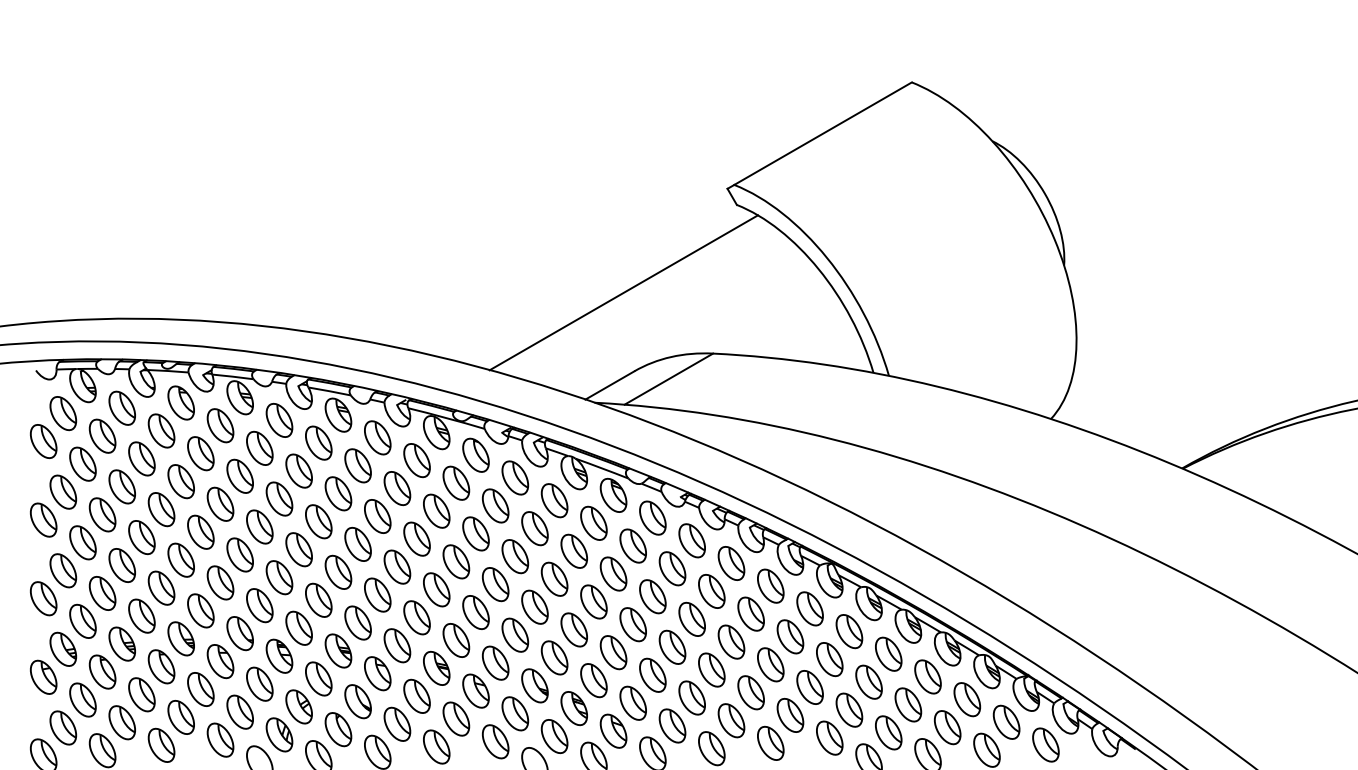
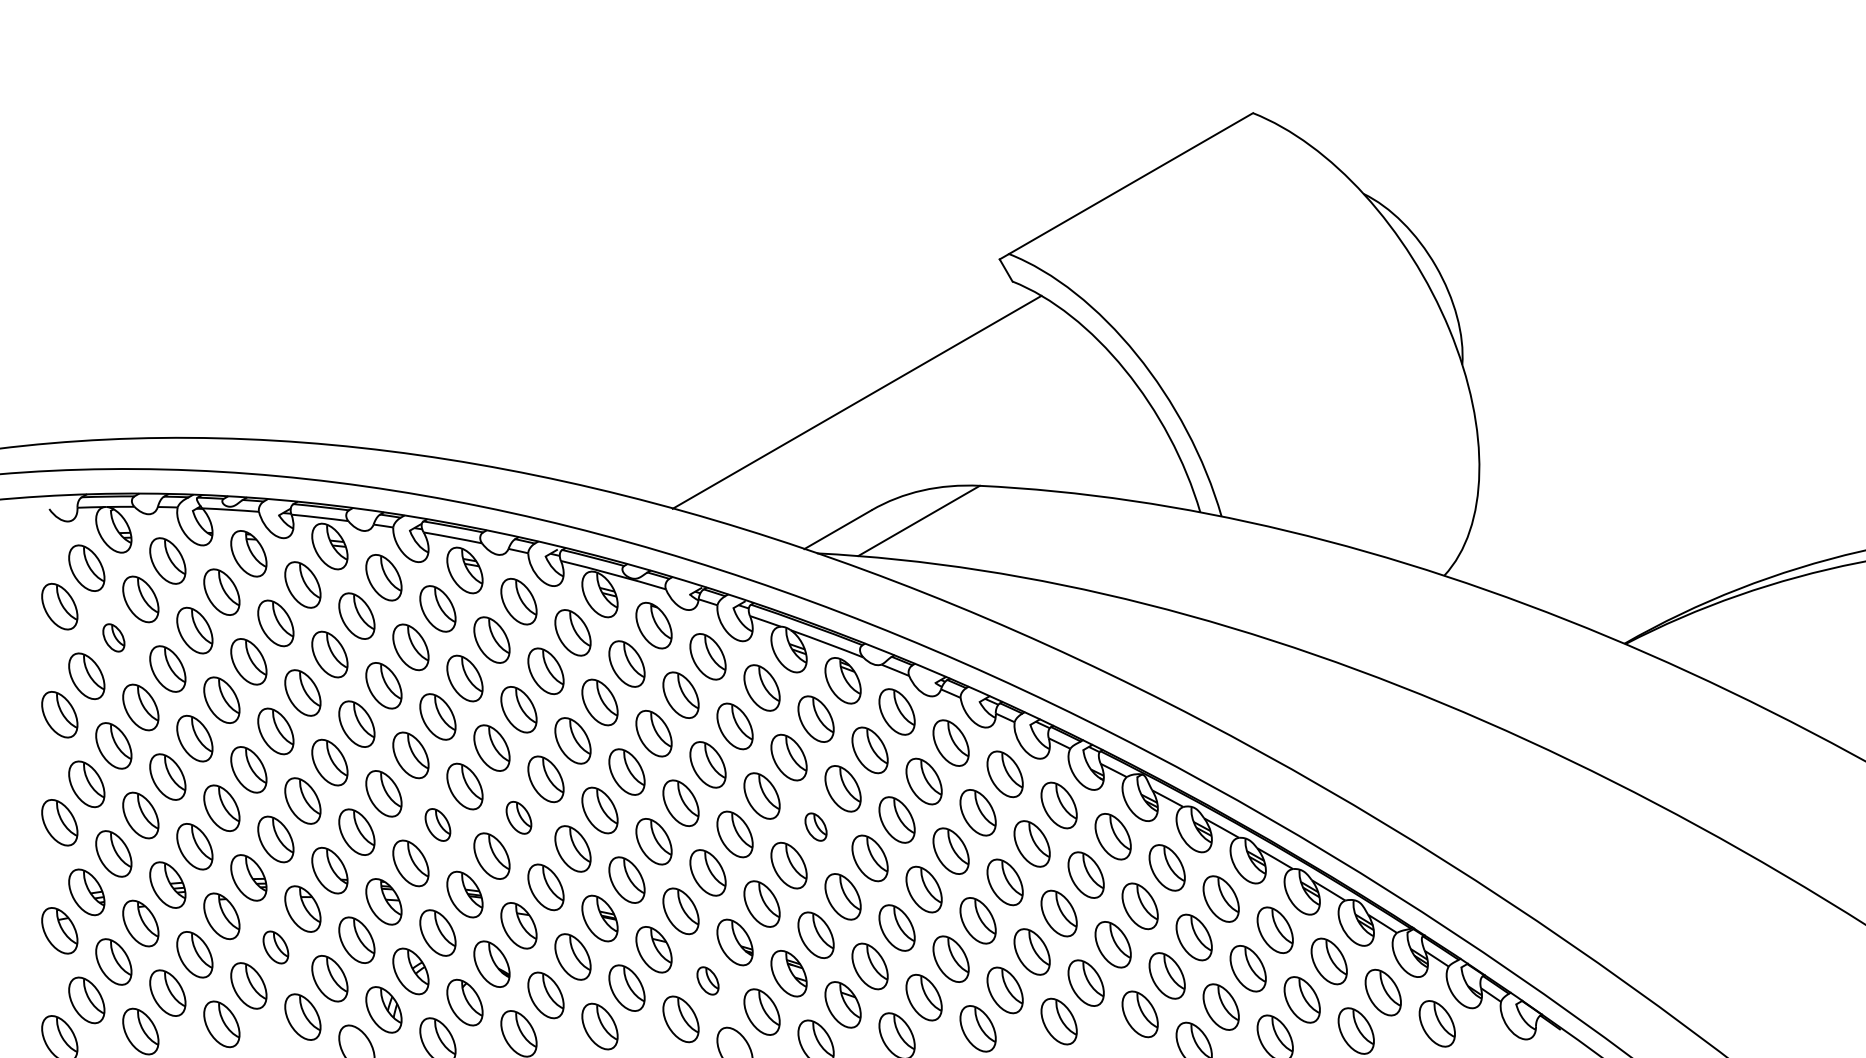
part: (82, 463) -> (113, 637), size x0.6
part: (377, 594) -> (518, 817), size x0.7
part: (318, 600) -> (437, 824), size x0.7
part: (593, 601) -> (815, 826), size x0.6
part: (200, 689) -> (275, 947), size x0.7
part: (514, 713) -> (707, 980), size x0.6

